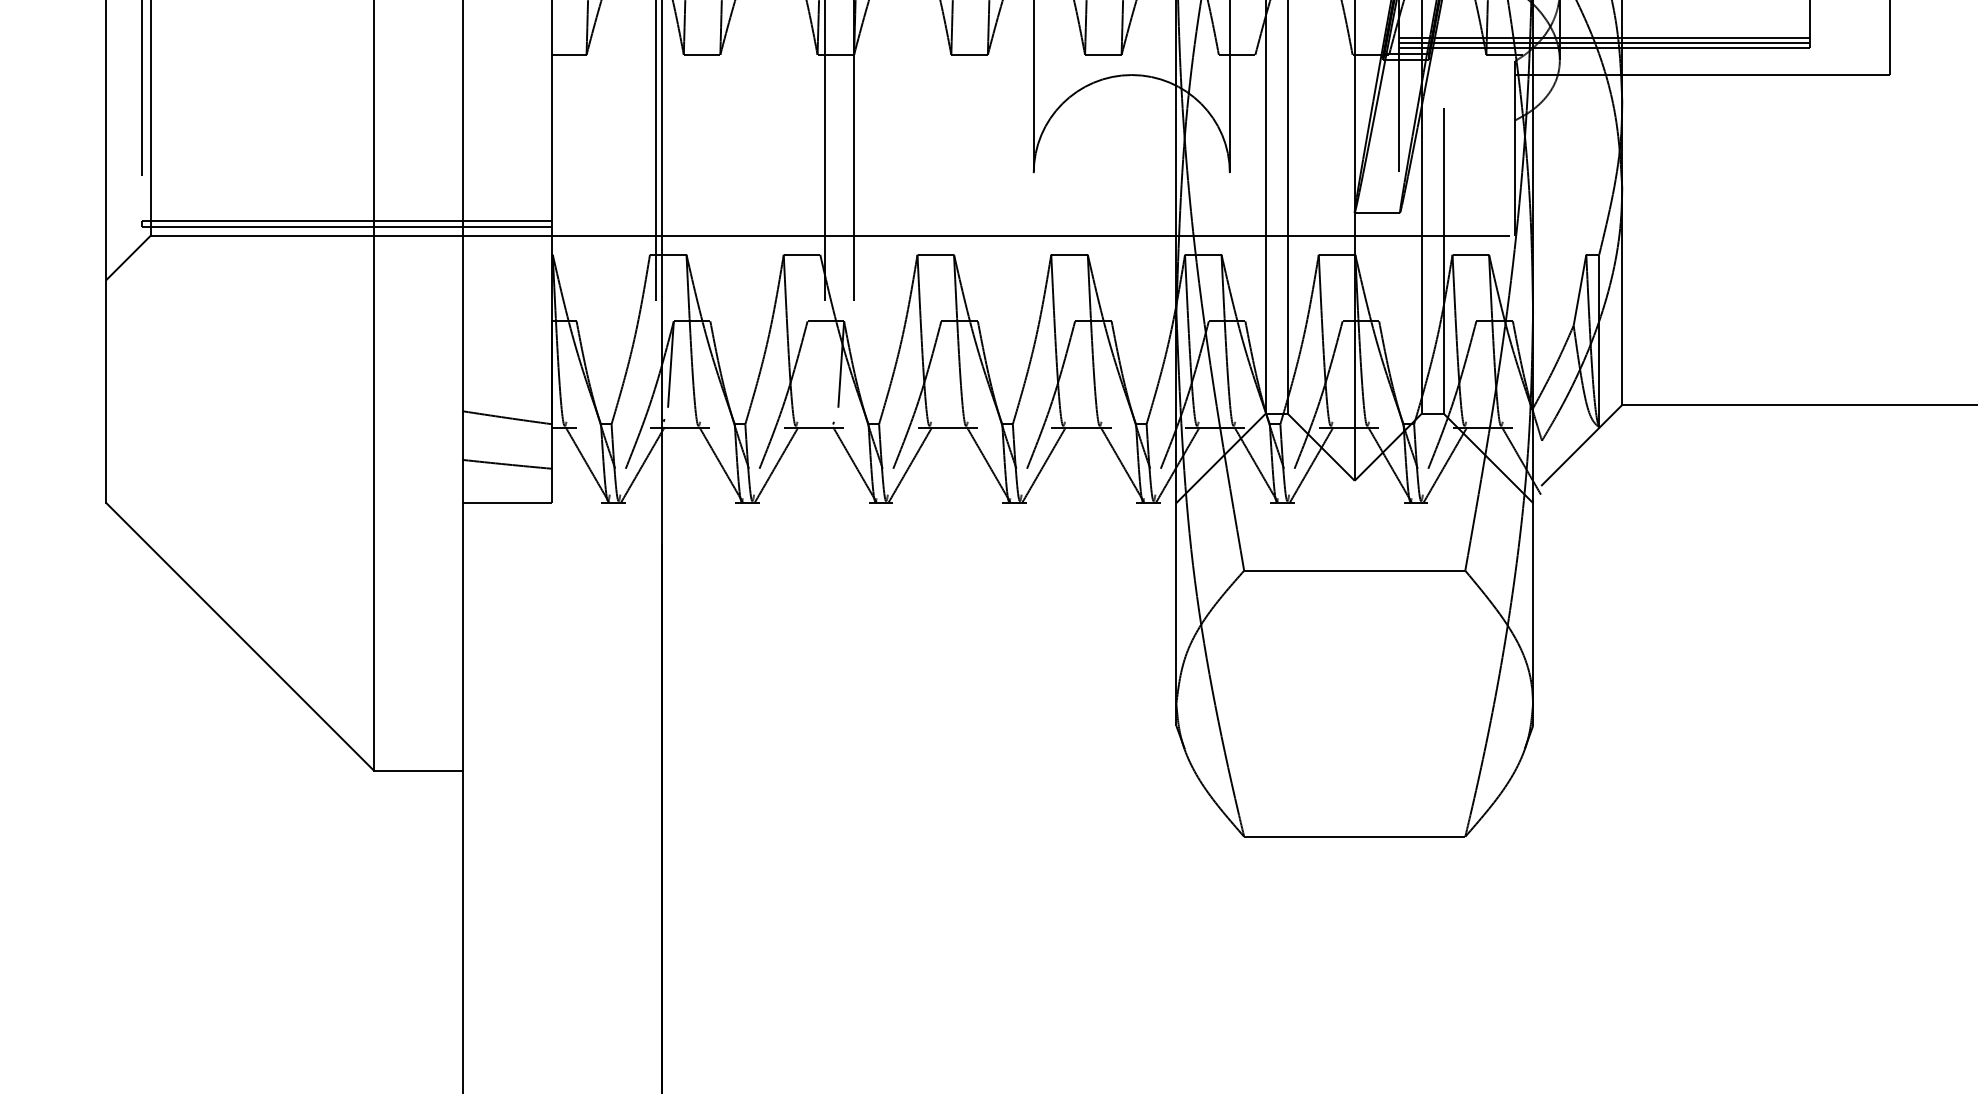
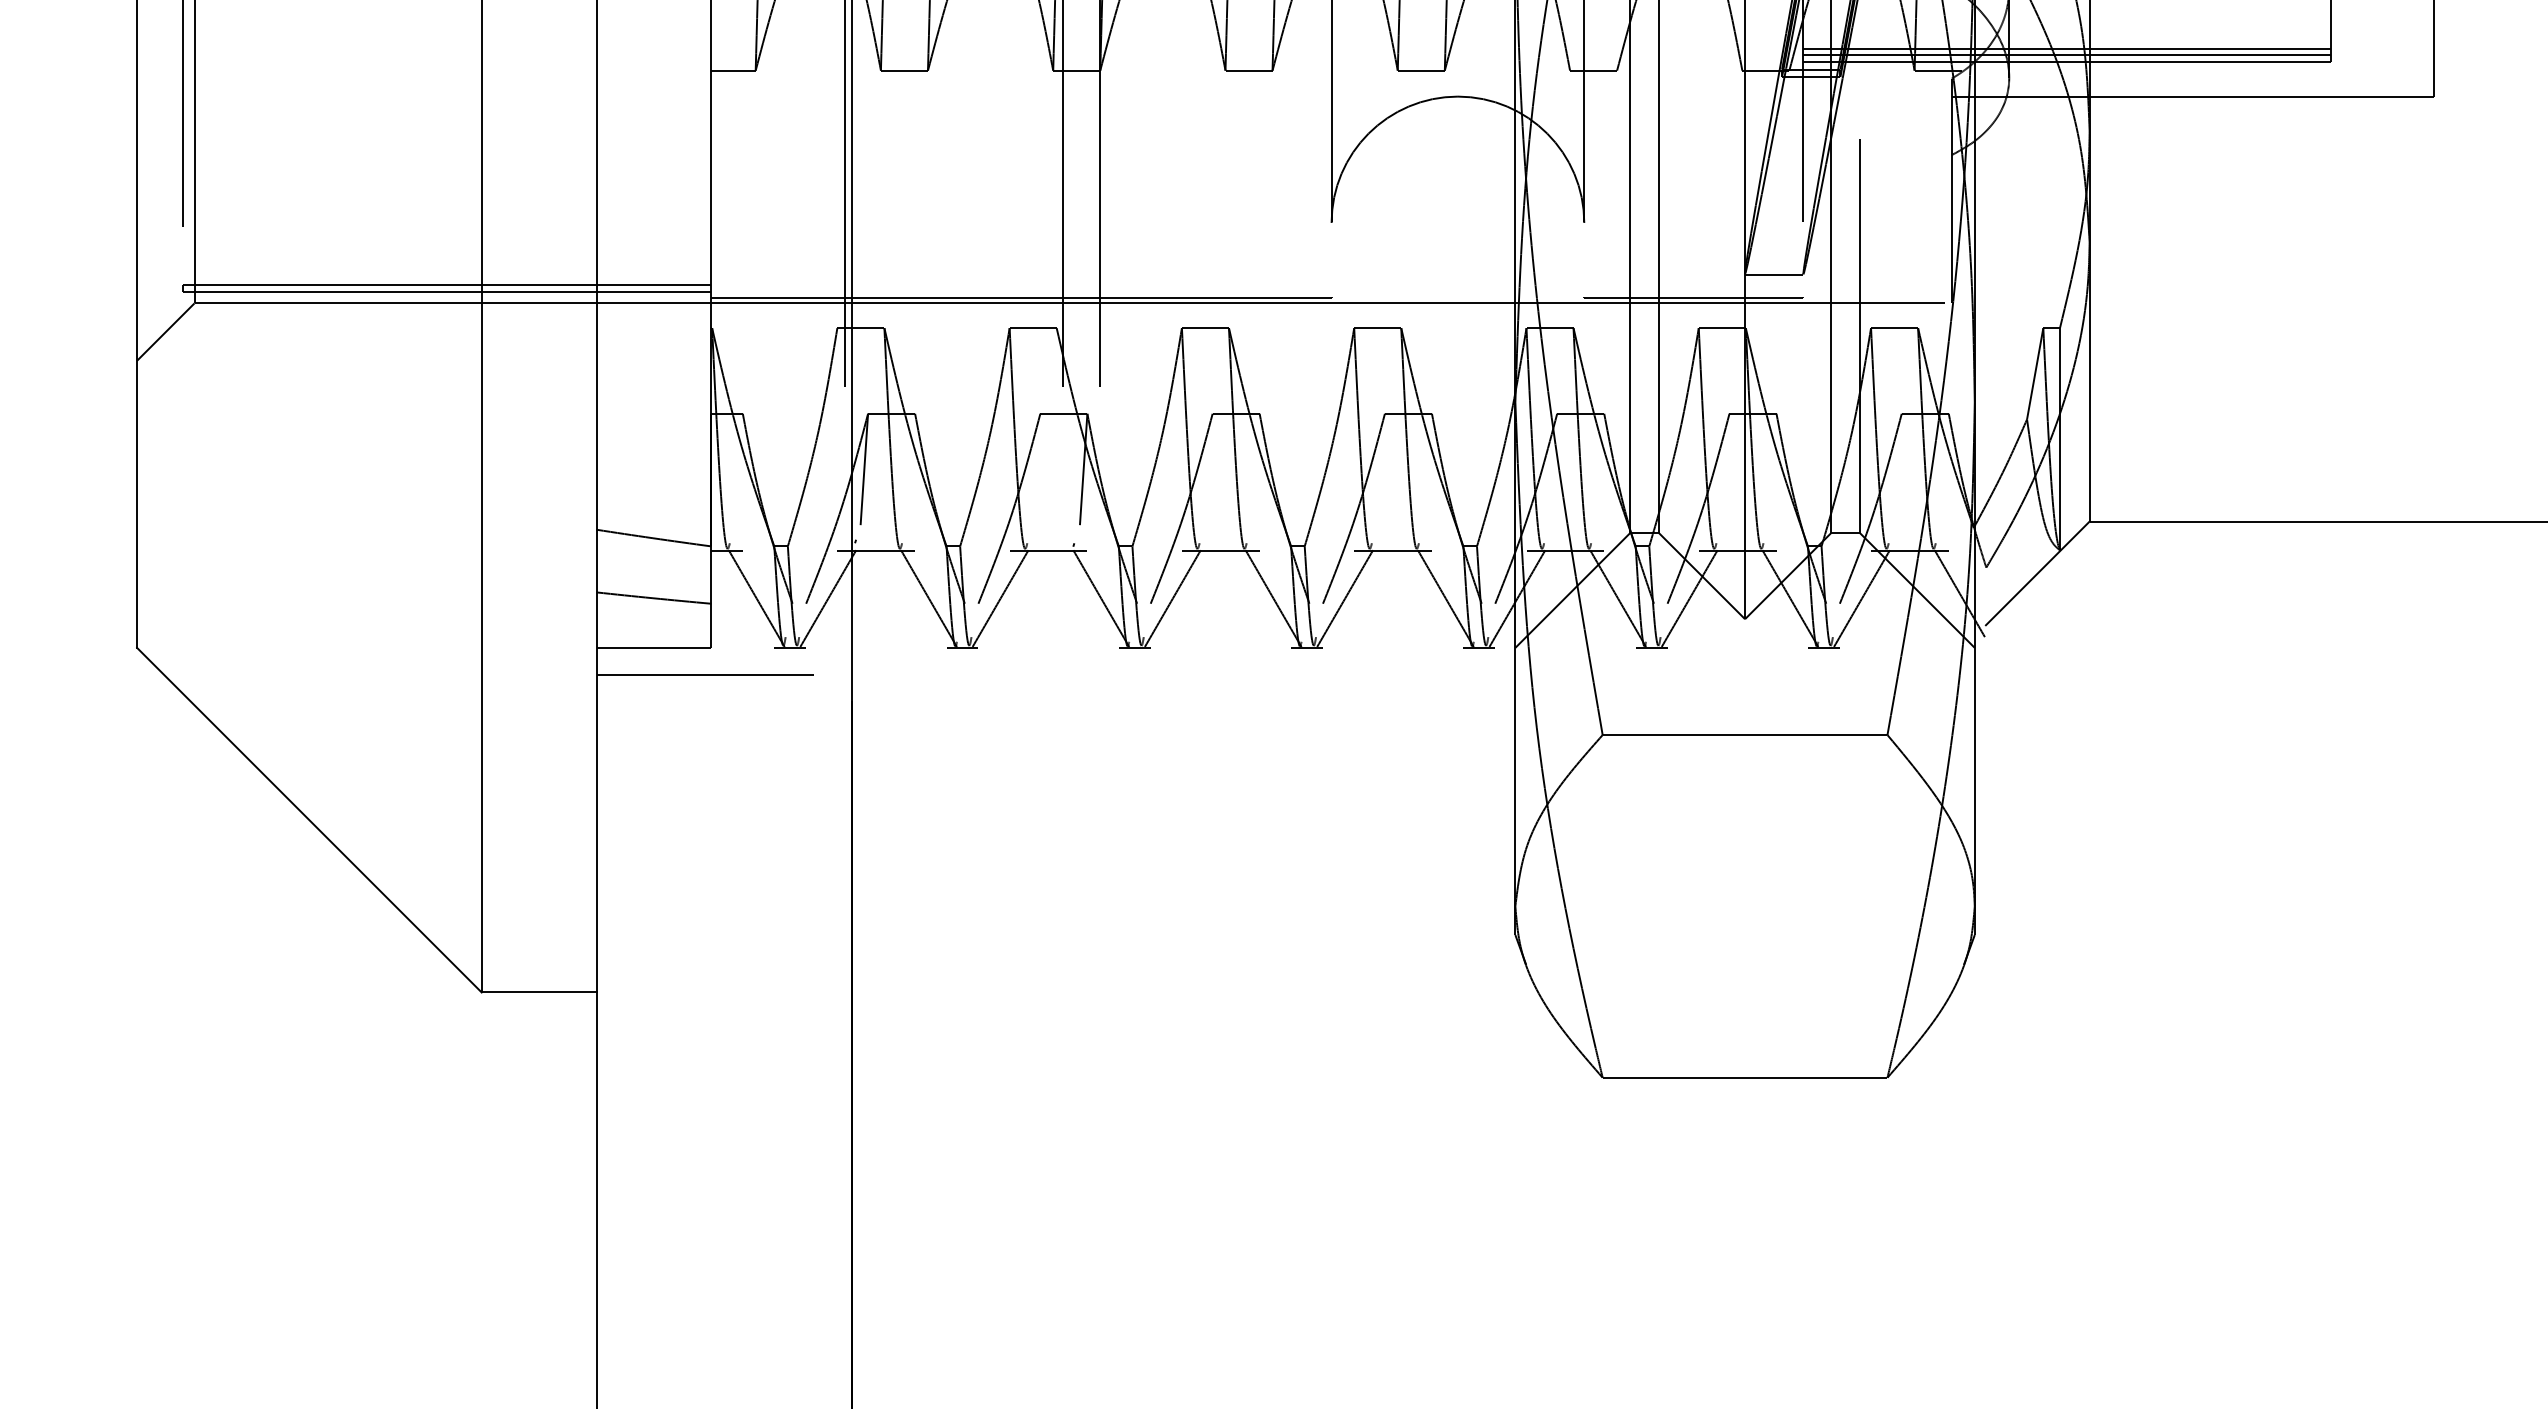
line: (792, 231) -> (1021, 297), added
line: (1314, 231) -> (1693, 297), added
line: (547, 524) -> (705, 675), added

